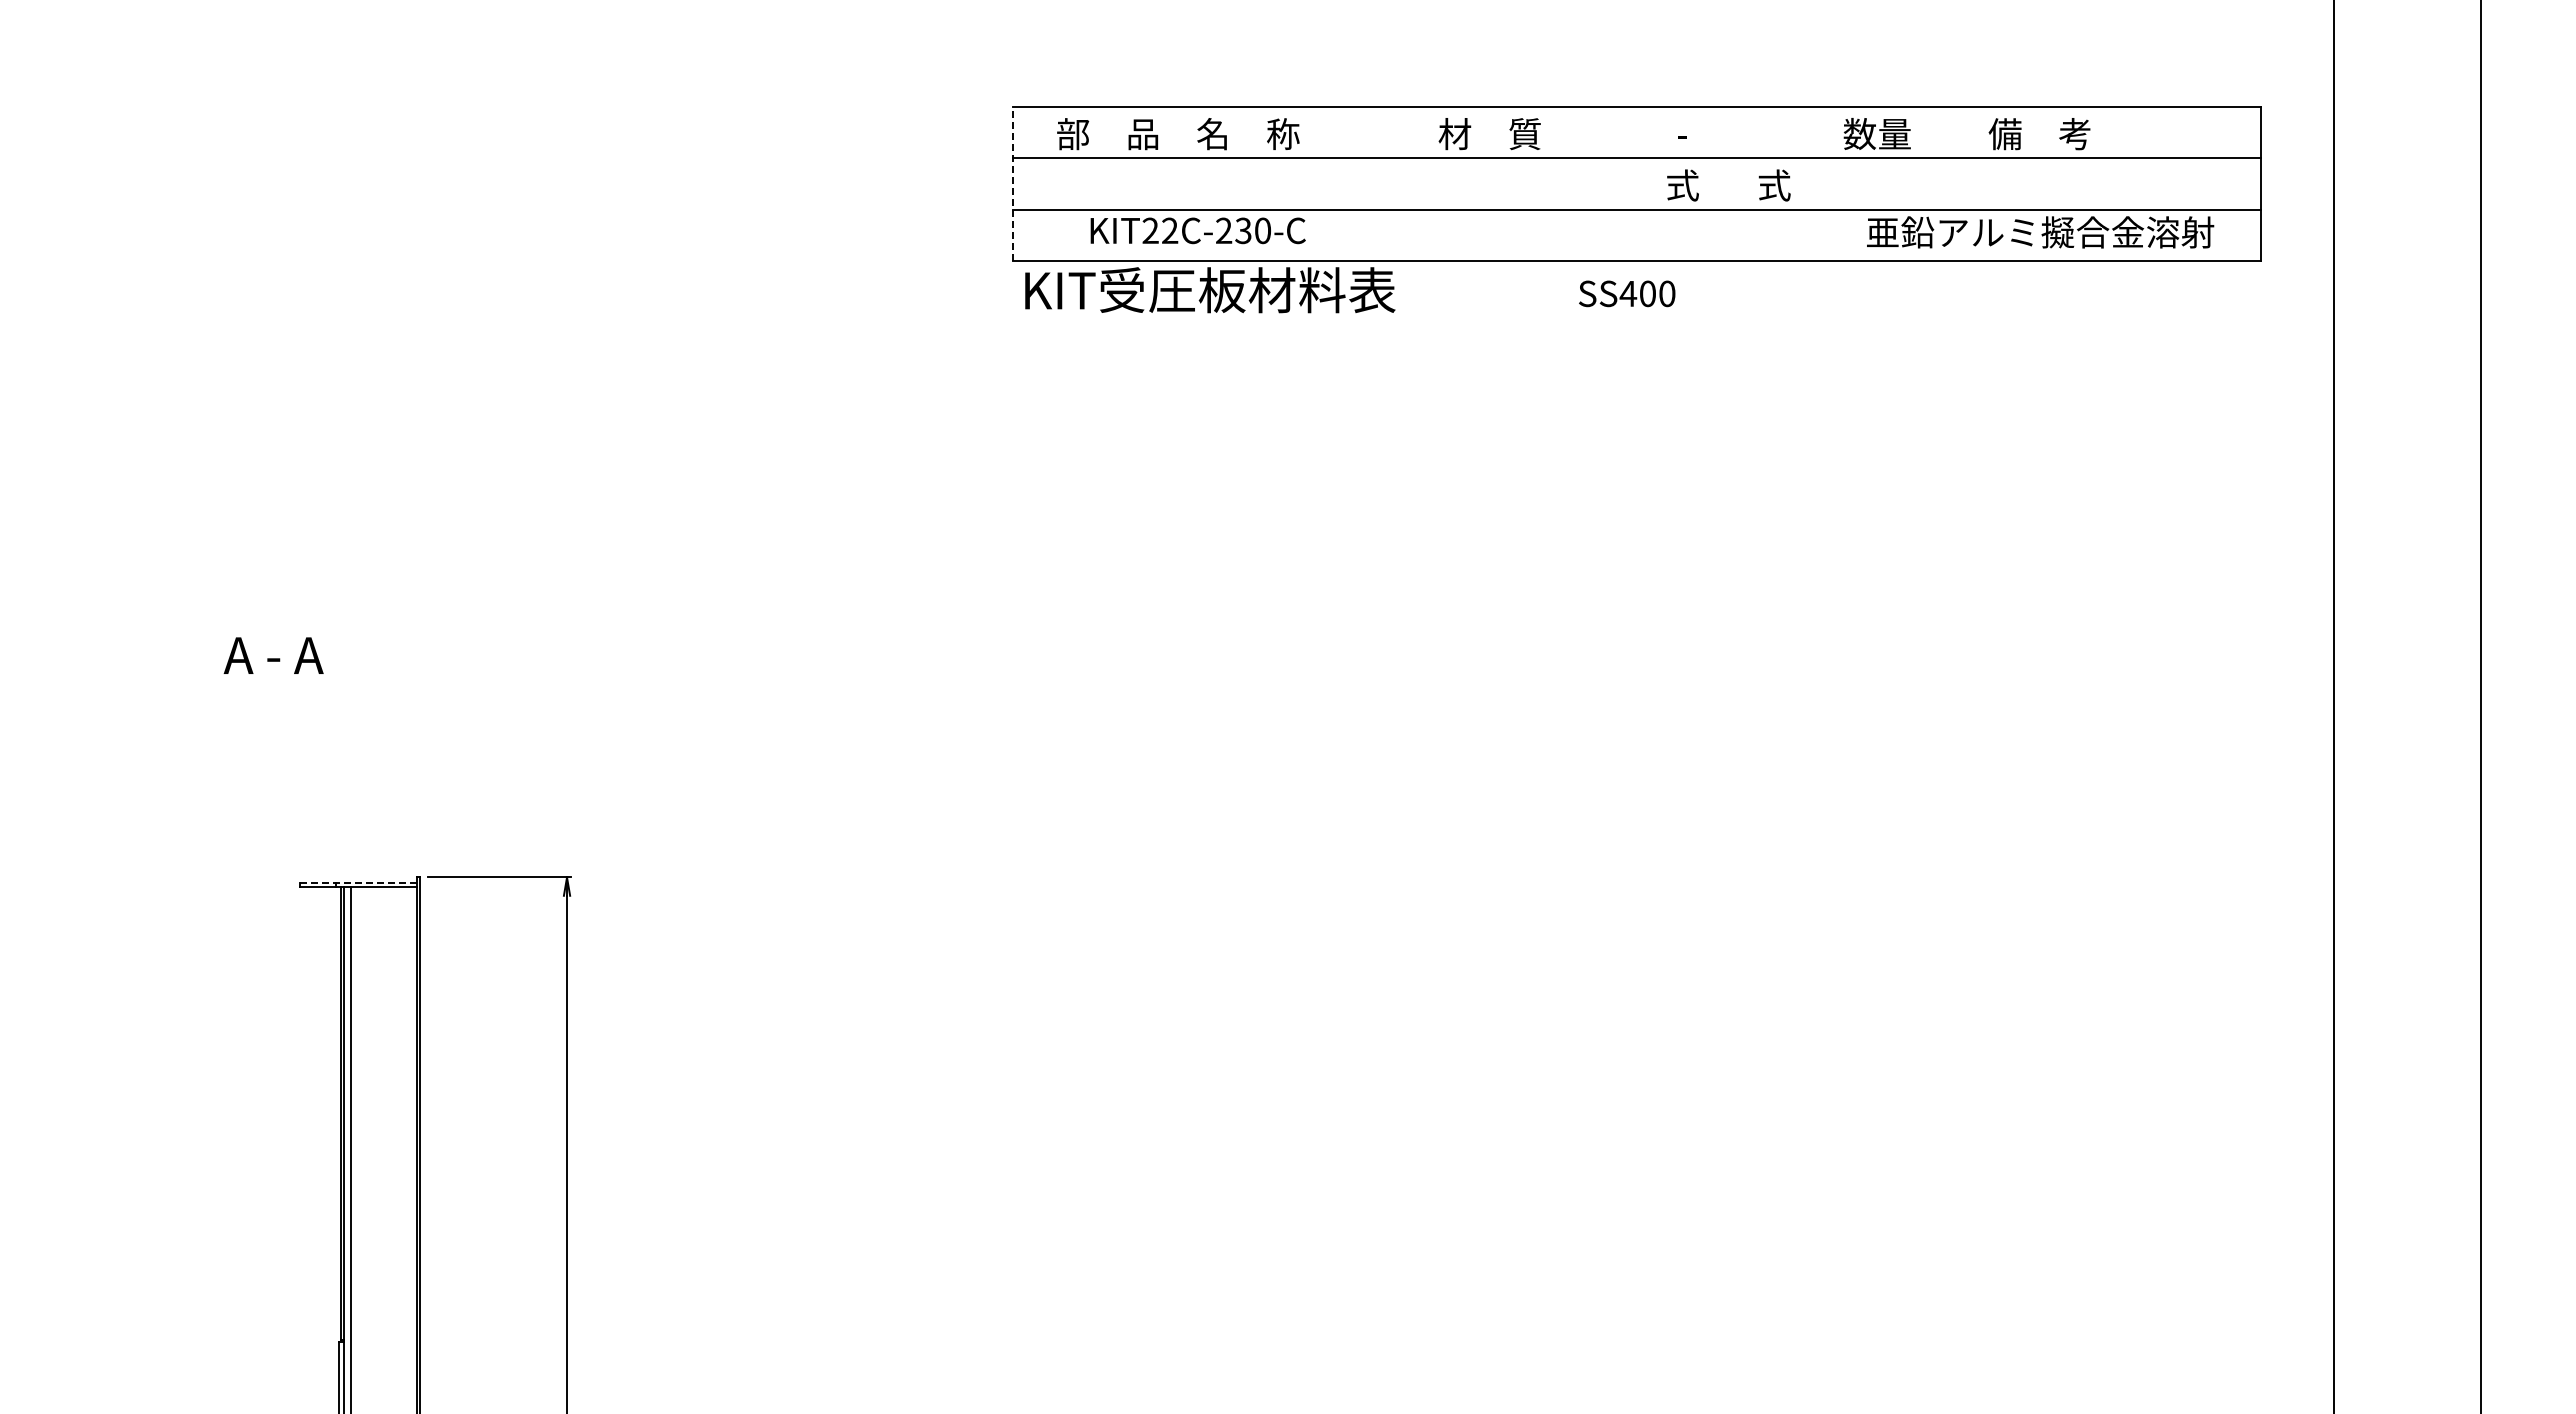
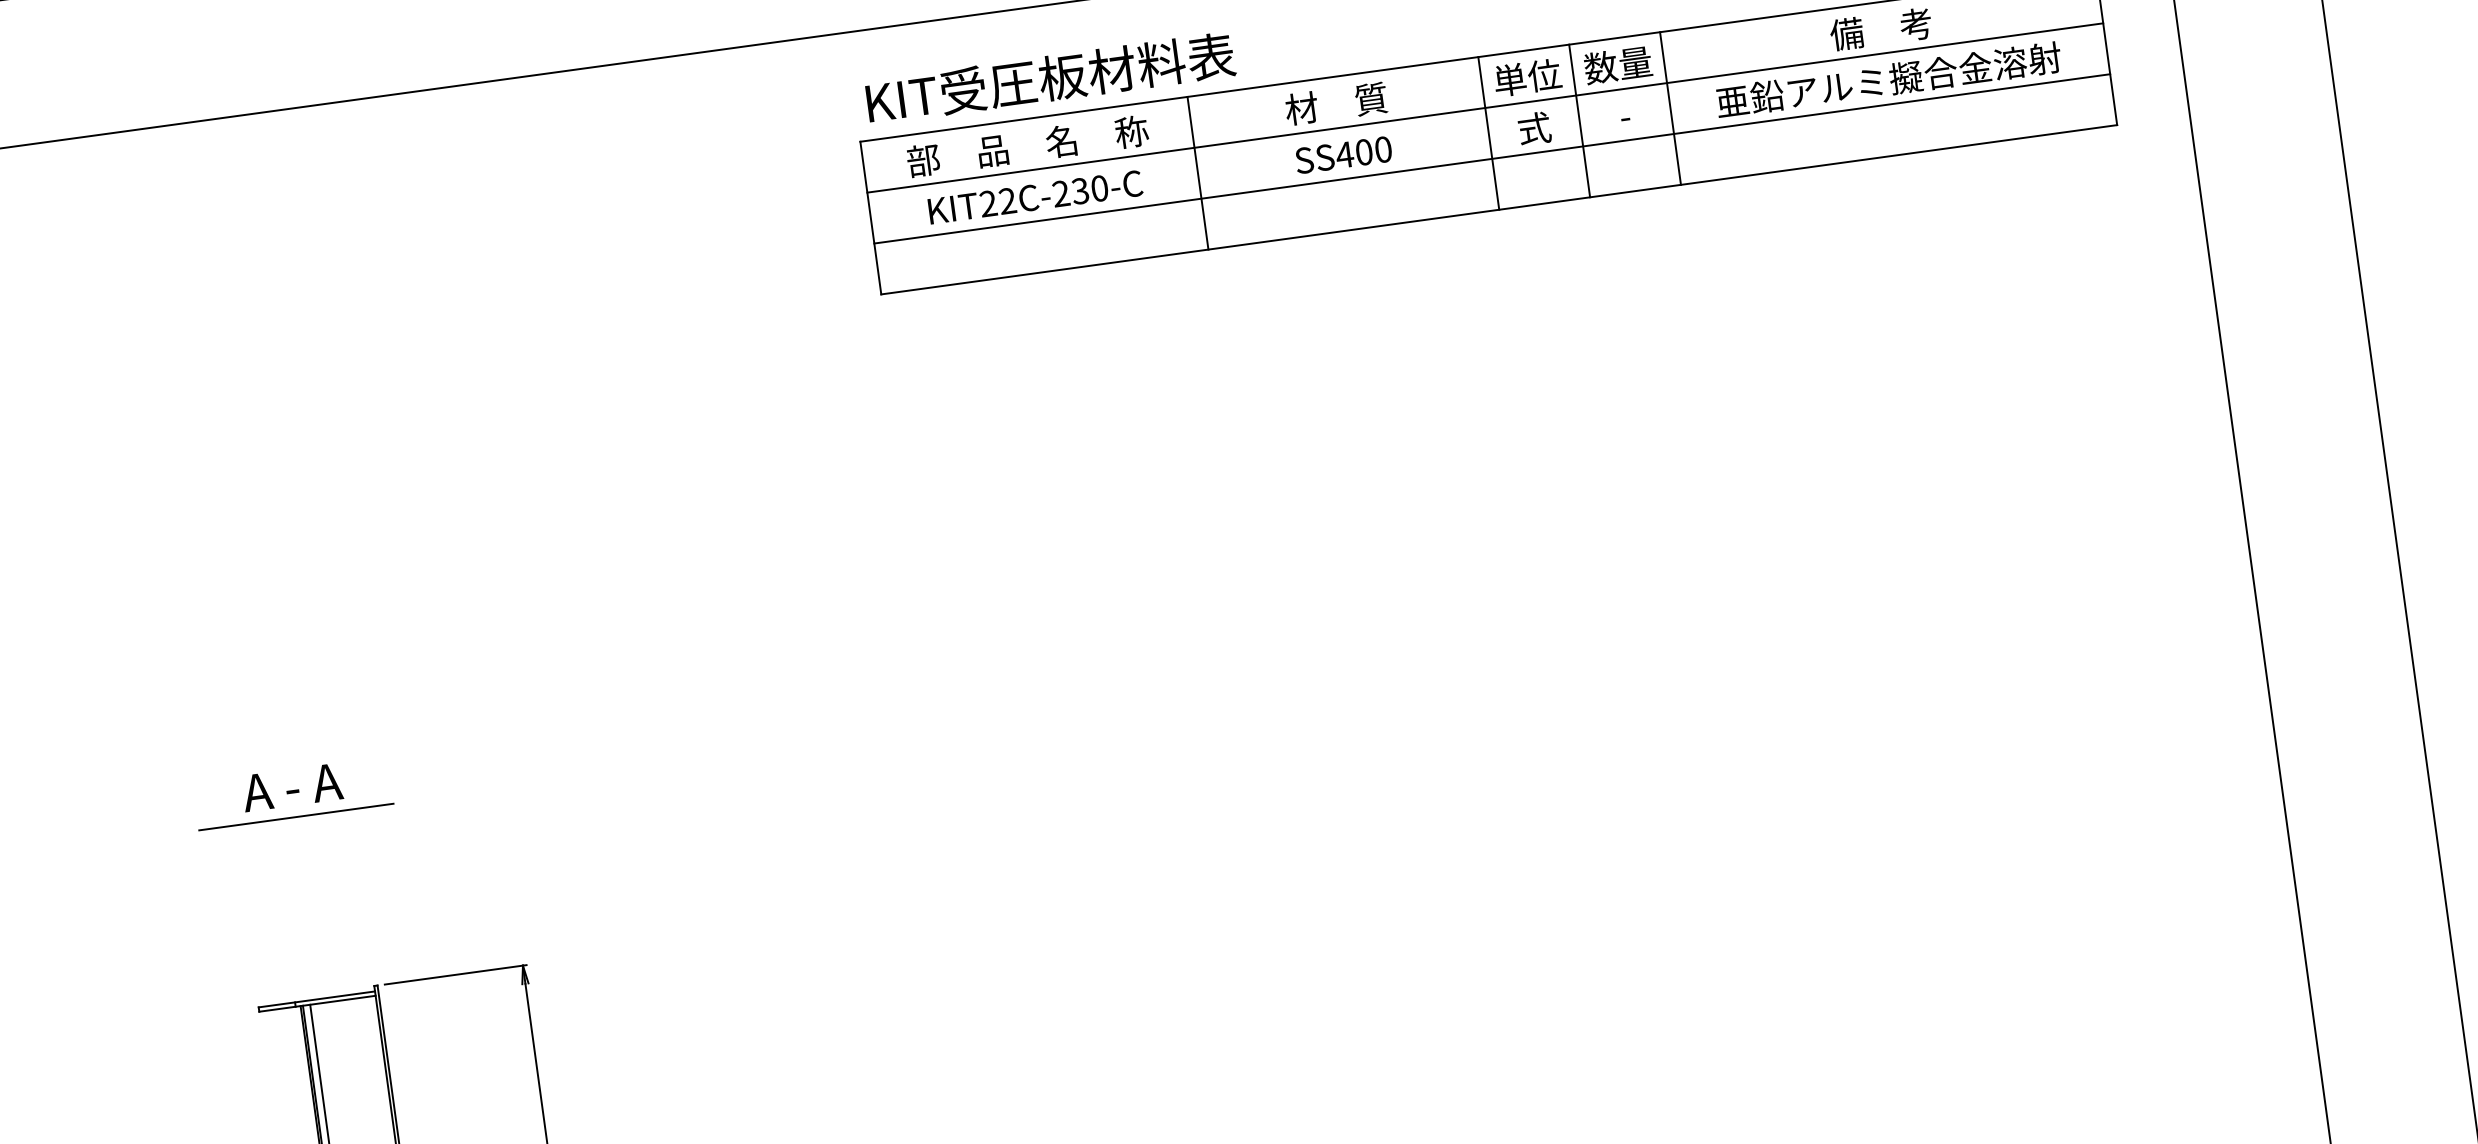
text: (1876, 133) -> (1617, 64), moved
text: (1682, 134) -> (1527, 78), - -> 単位
line: (1013, 183) -> (871, 217), dashed -> solid
line: (1343, 184) -> (1198, 173), added
line: (1636, 184) -> (1488, 133), added
line: (1728, 184) -> (1579, 121), added
line: (1820, 184) -> (1670, 108), added
text: (1774, 185) -> (1625, 116), 式 -> -
text: (1197, 230) -> (1034, 197), moved
text: (2040, 232) -> (1888, 80), moved
text: (1210, 290) -> (1050, 78), moved
text: (1627, 293) -> (1343, 154), moved
text: (273, 655) -> (292, 787), moved
line: (362, 699) -> (296, 817), added
line: (358, 882) -> (317, 998), dashed -> solid

